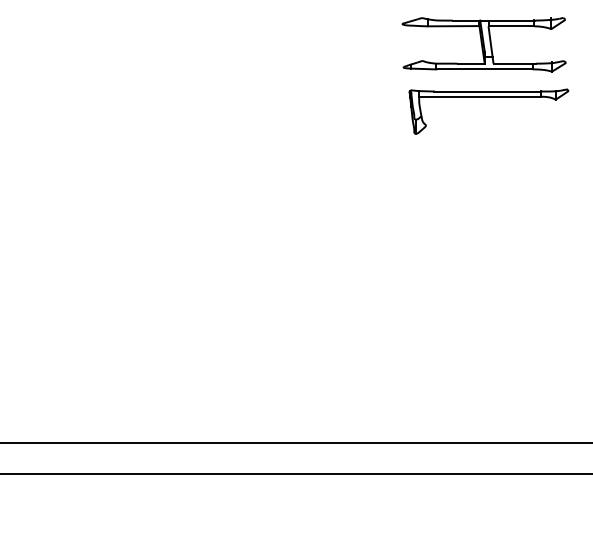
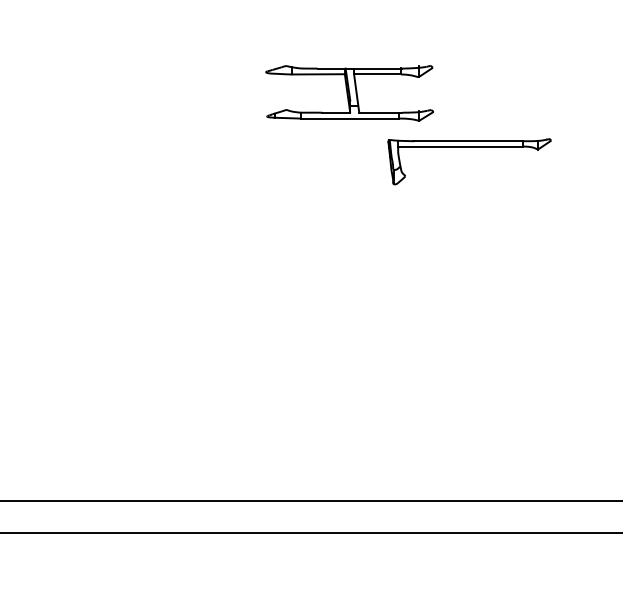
part: (483, 44) -> (349, 93), moved
part: (488, 97) -> (469, 147), moved

